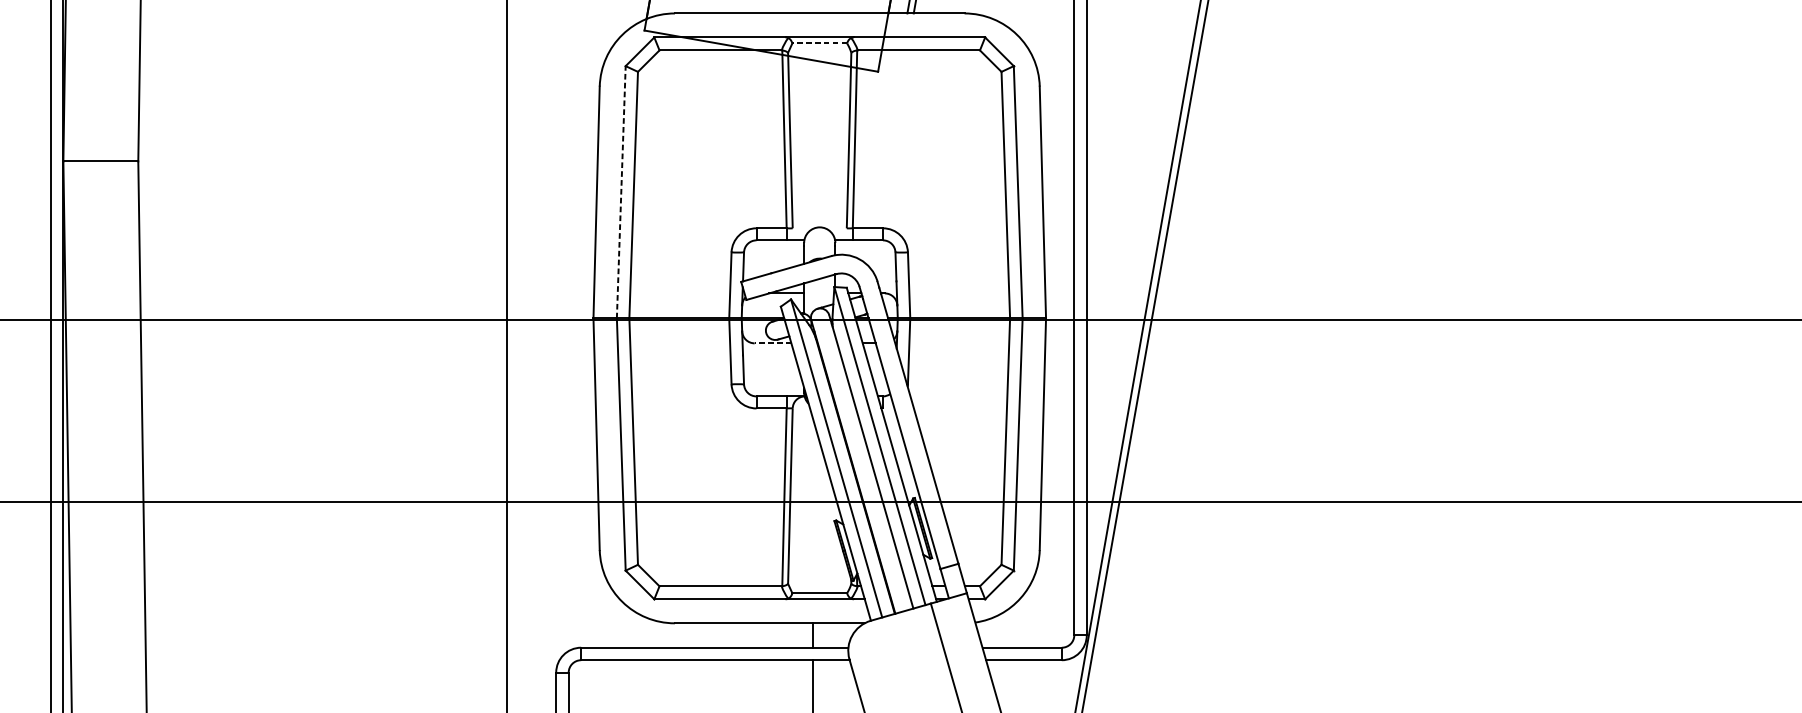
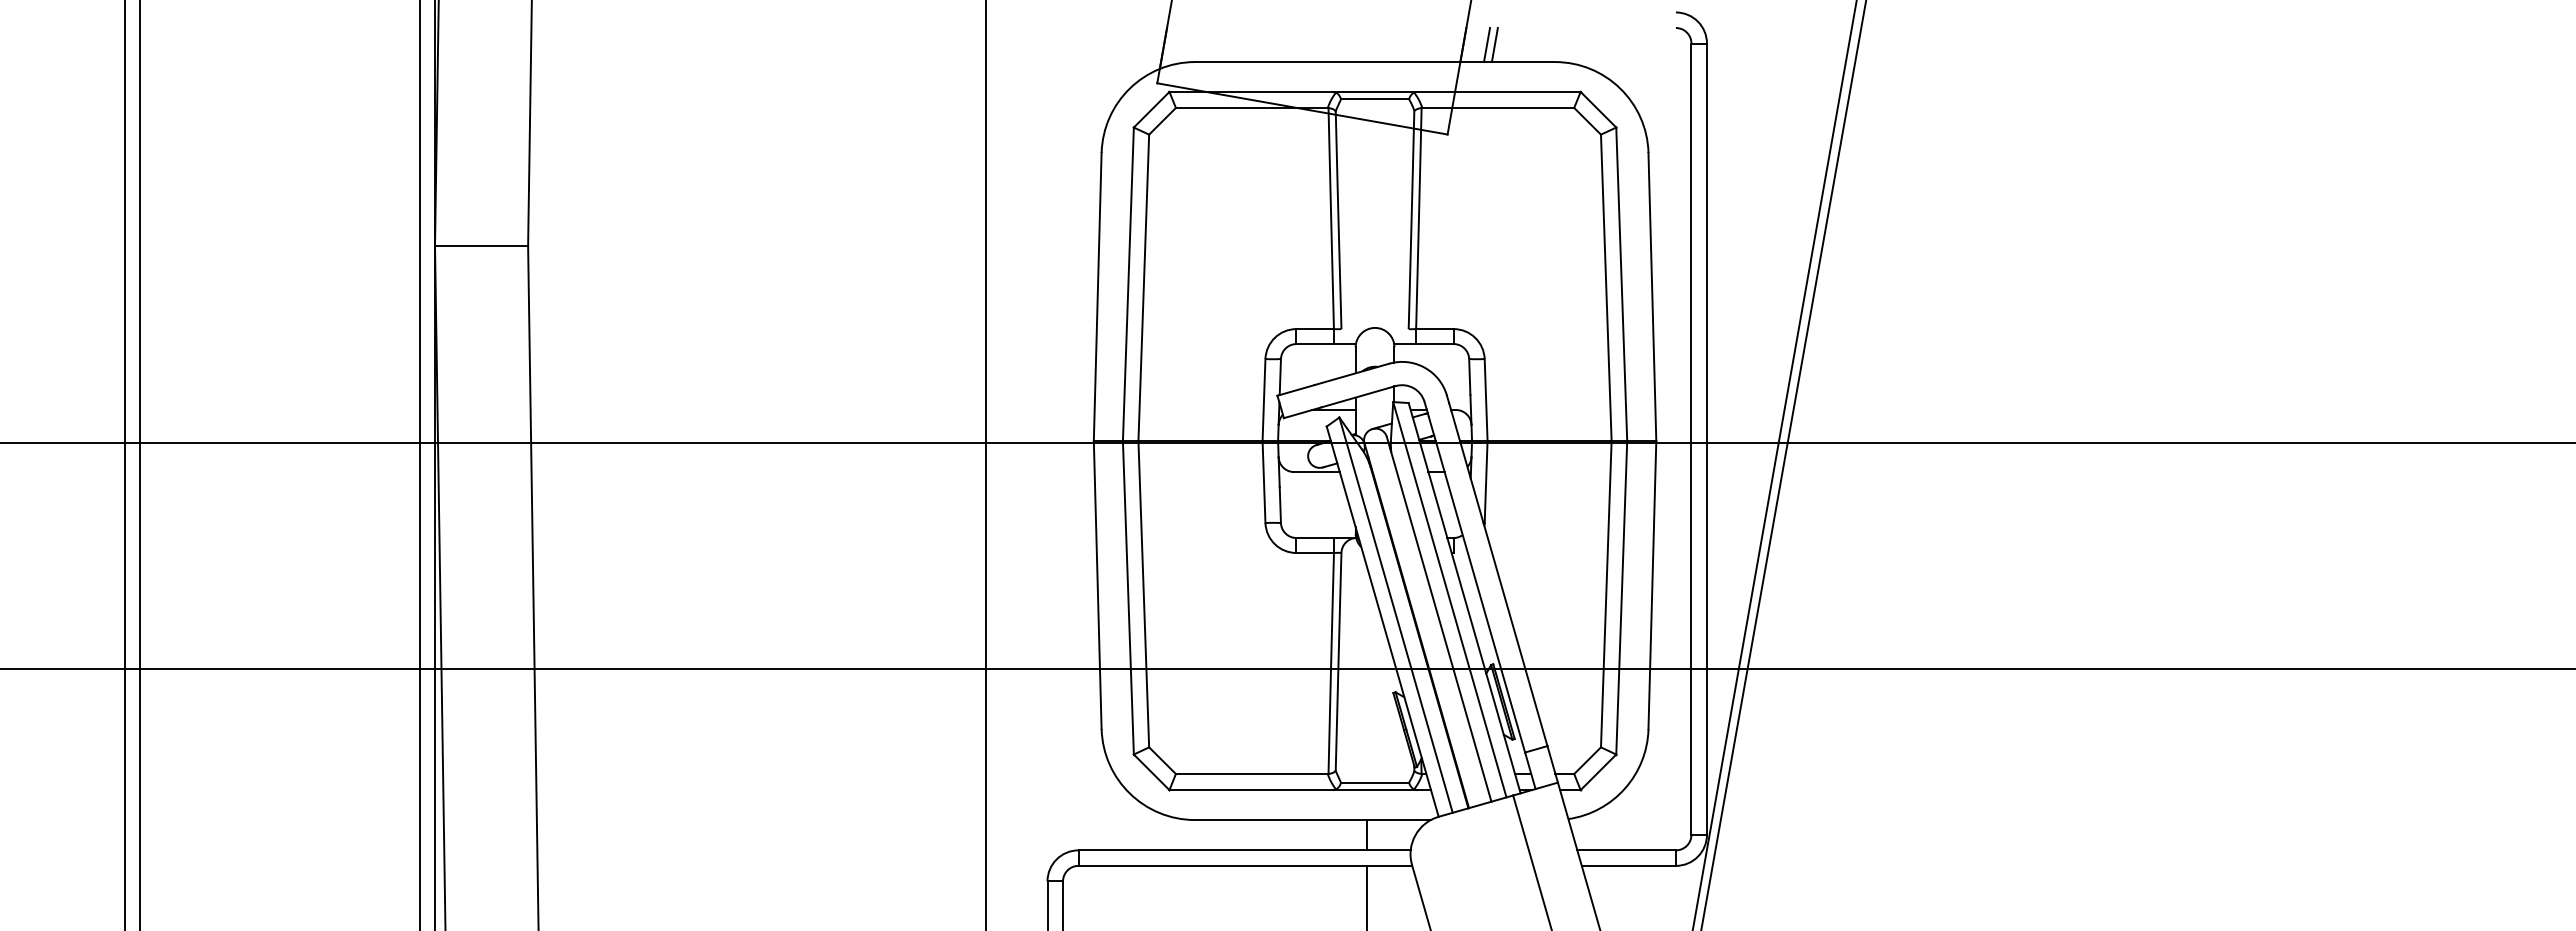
line: (819, 43) -> (1374, 99), dashed -> solid
line: (621, 192) -> (1128, 284), dashed -> solid
line: (772, 343) -> (1316, 472), dashed -> solid

